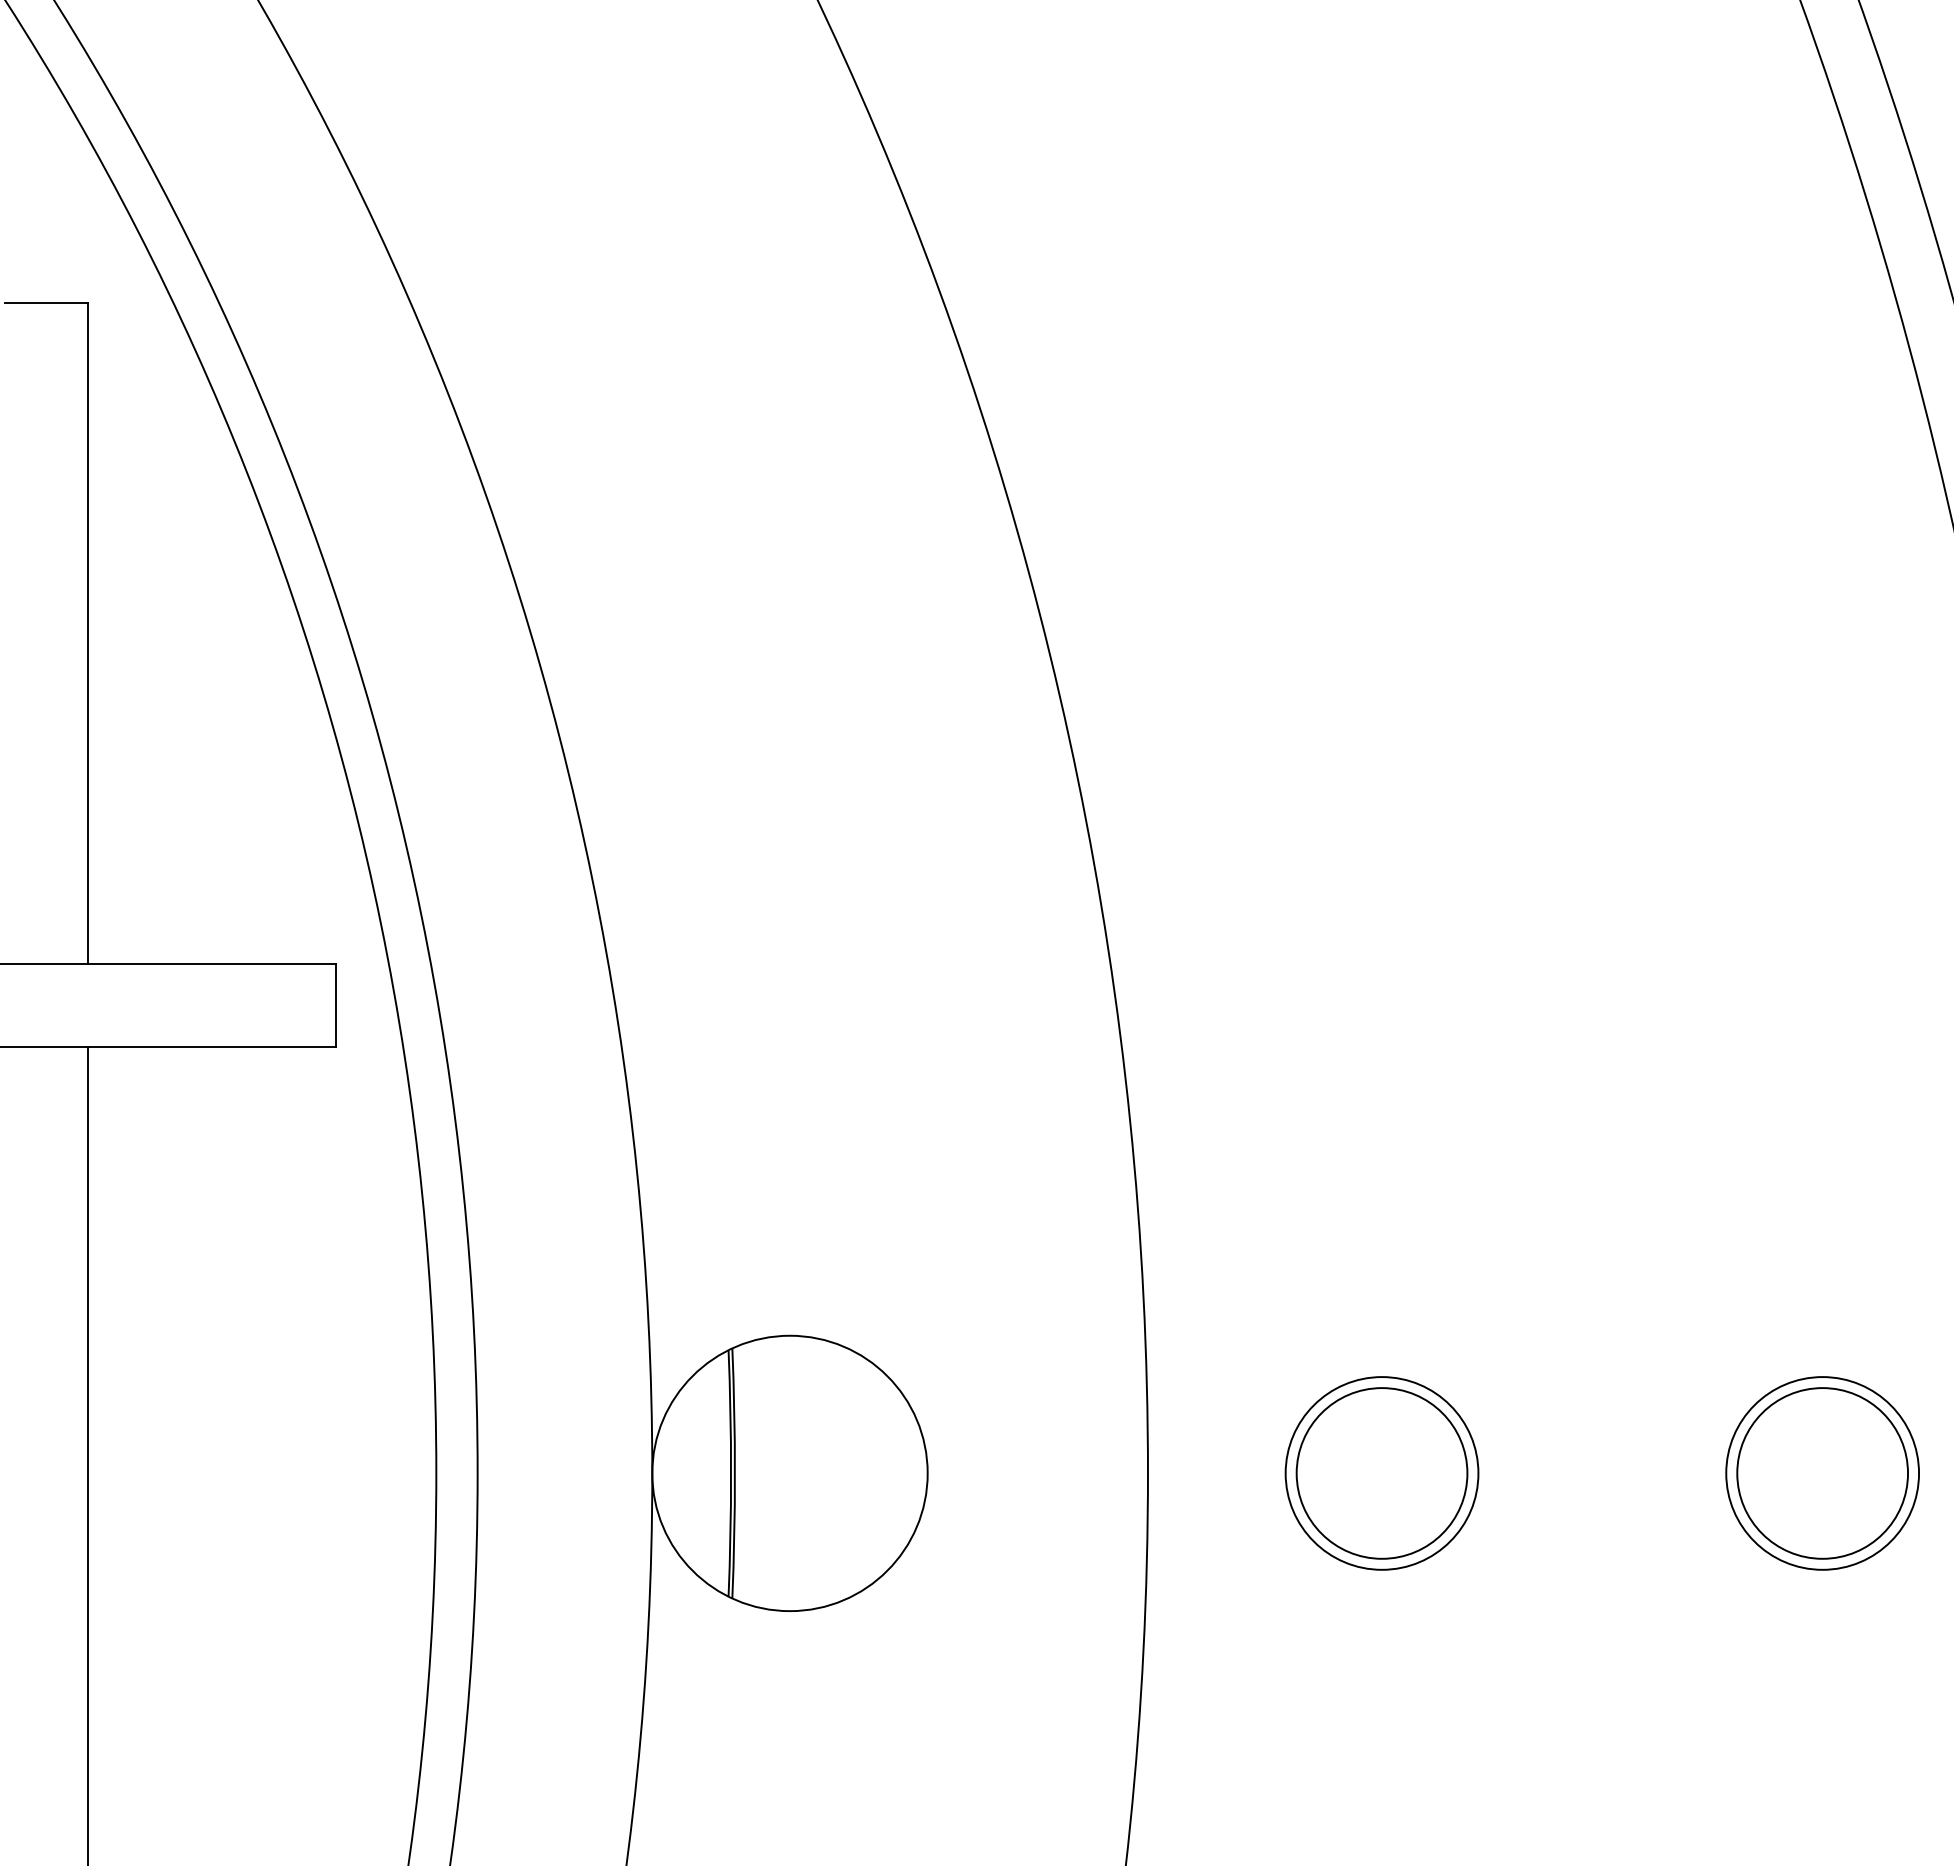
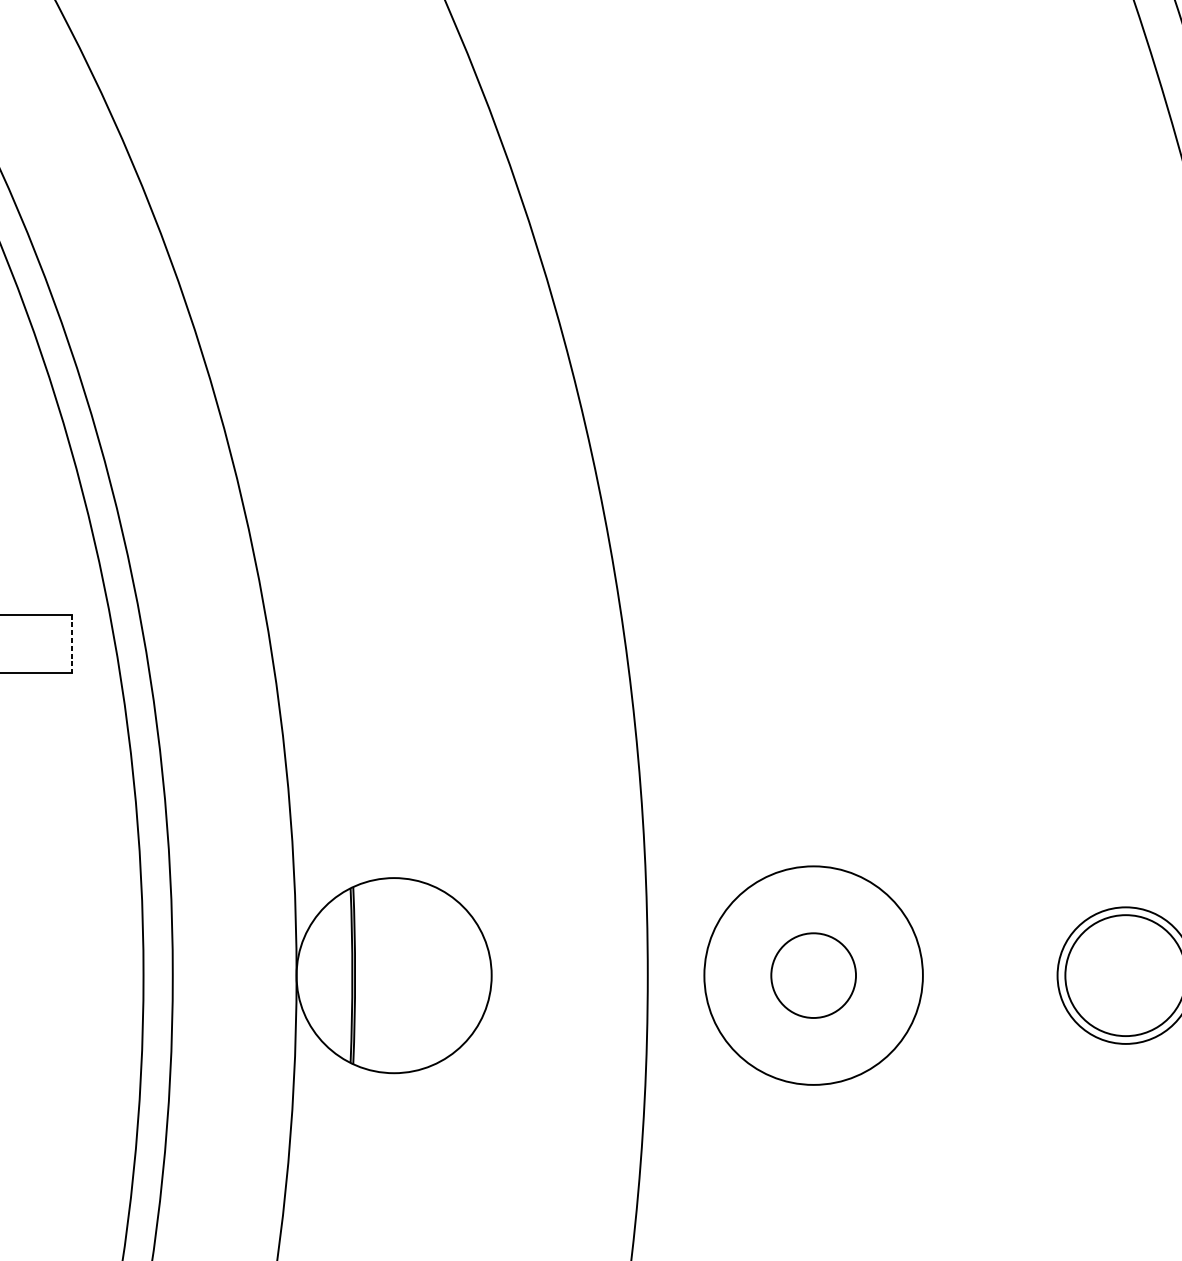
line: (335, 1005) -> (72, 644), solid -> dashed
circle: (1381, 1473) -> (813, 975), size x0.7
circle: (1381, 1473) -> (813, 975), size x1.6

